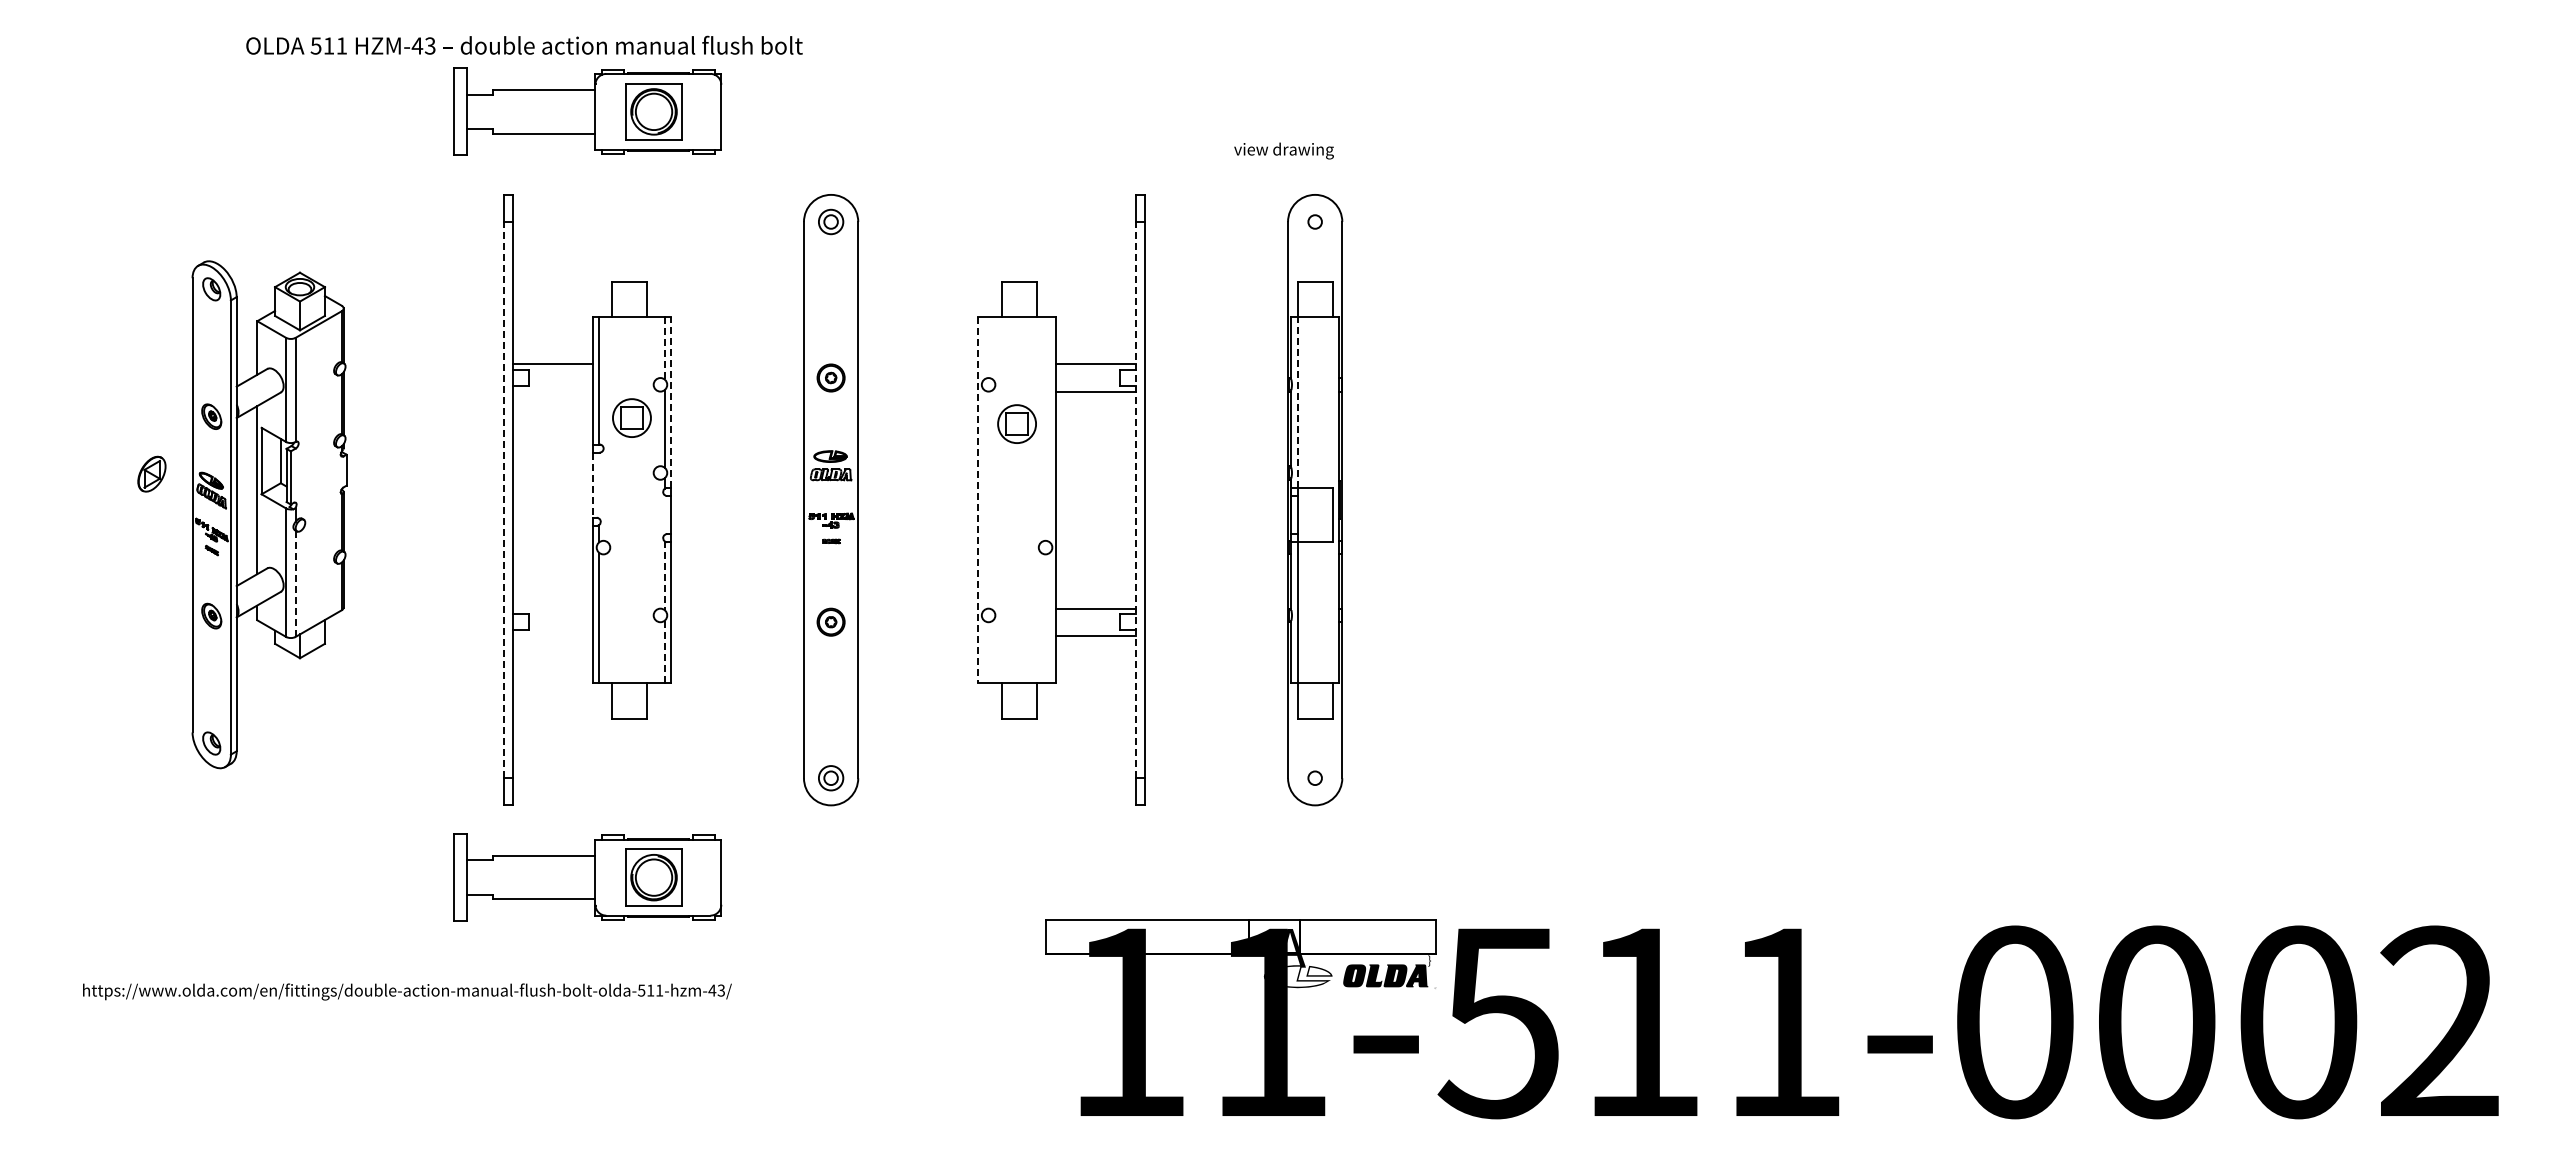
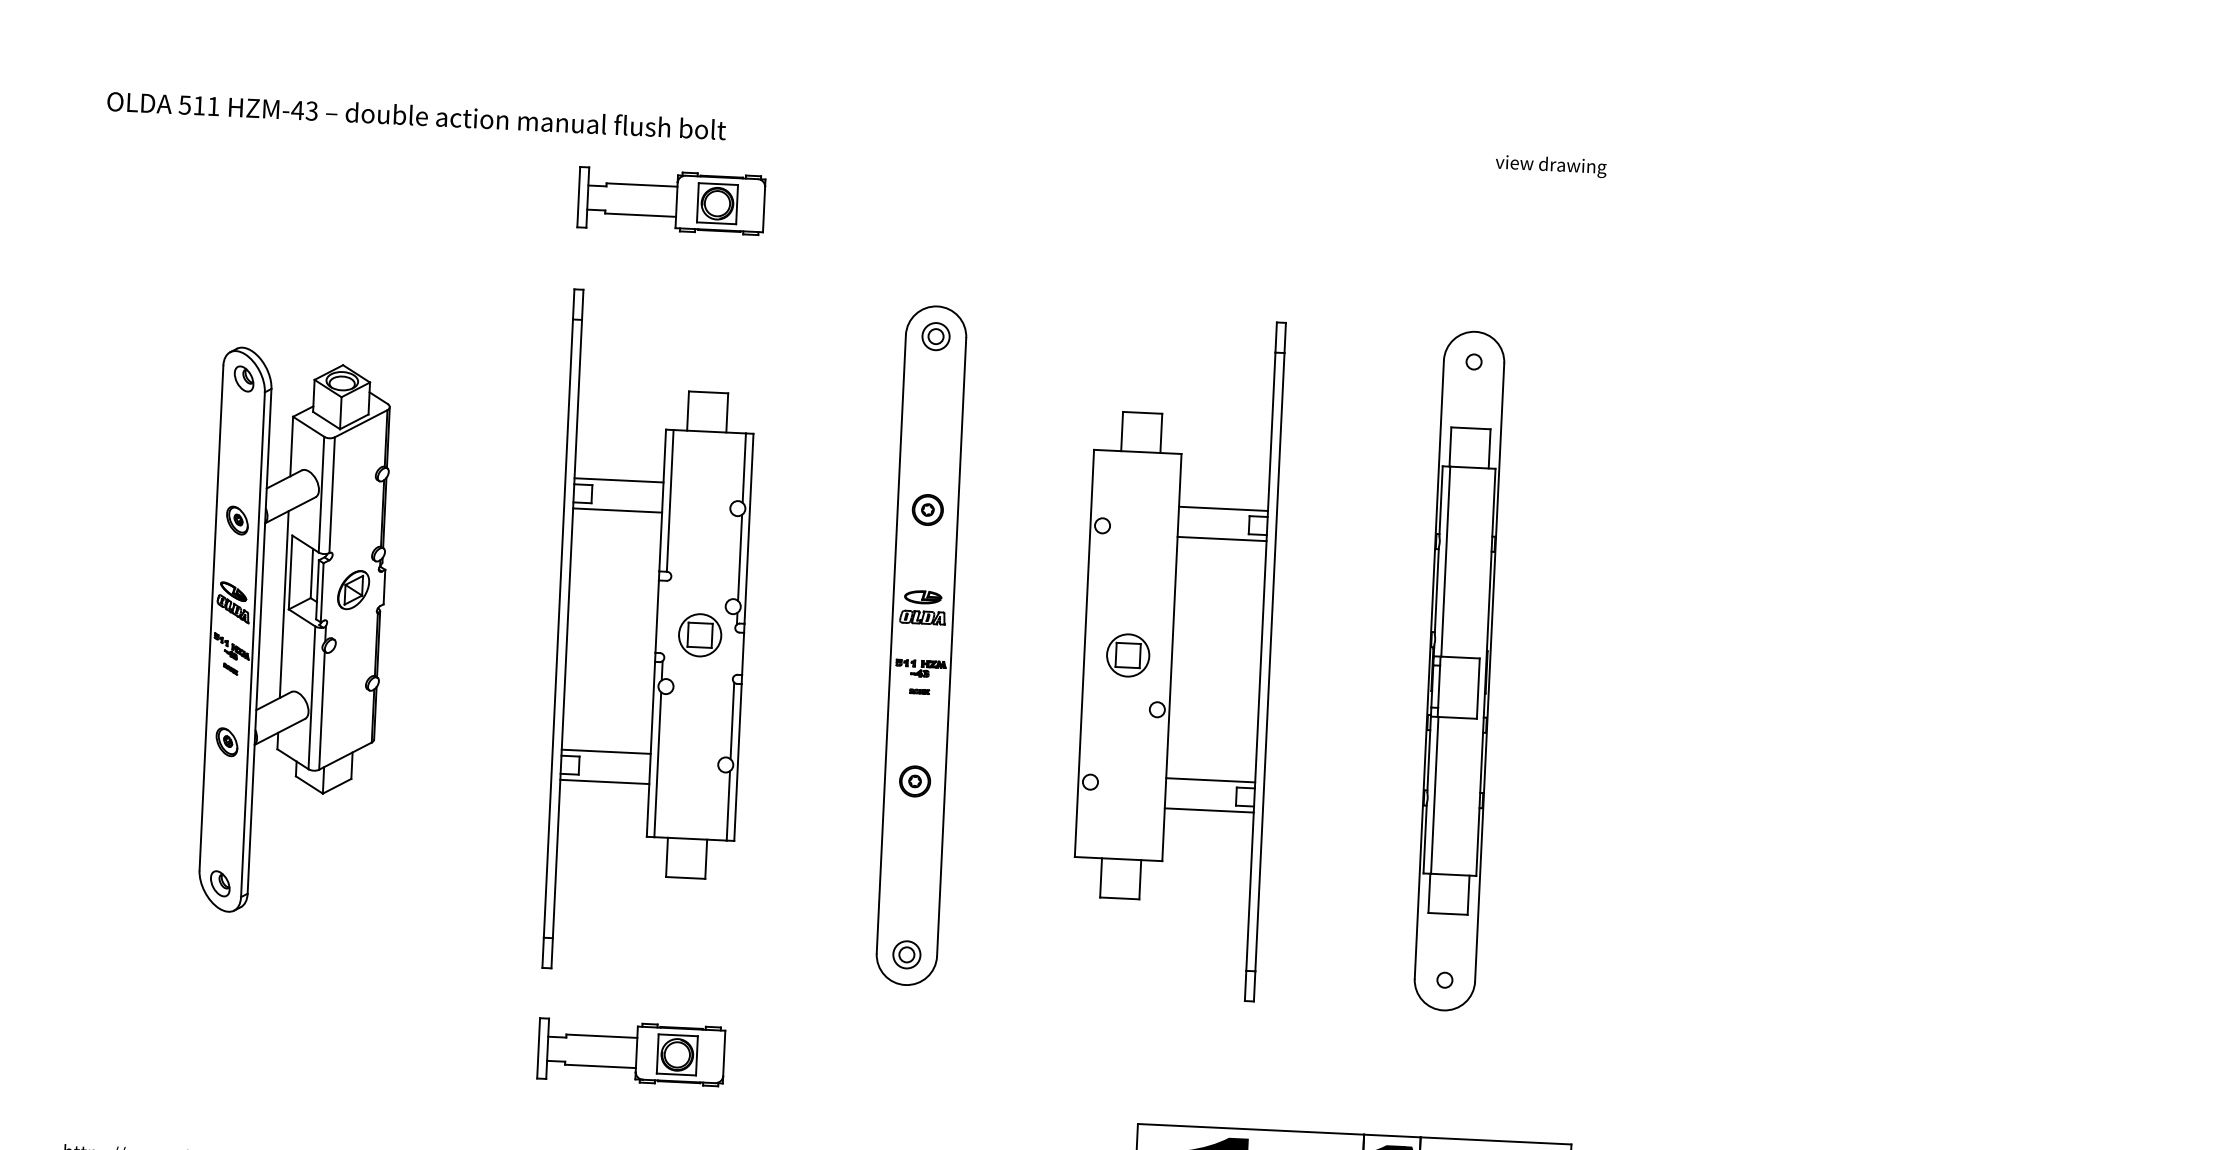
text: (524, 44) -> (416, 114), moved
part: (587, 111) -> (671, 201), size x0.62
text: (1283, 150) -> (1550, 165), moved
line: (664, 348) -> (744, 468), dashed -> solid
line: (552, 391) -> (617, 510), added
line: (671, 401) -> (749, 527), dashed -> solid
line: (1298, 401) -> (1446, 560), dashed -> solid
part: (631, 417) -> (699, 634), moved
part: (1016, 423) -> (1127, 654), moved
part: (151, 473) -> (353, 589), moved
line: (592, 485) -> (657, 616), dashed -> solid
line: (504, 499) -> (558, 627), dashed -> solid
line: (1136, 499) -> (1260, 661), dashed -> solid
line: (977, 500) -> (1084, 653), dashed -> solid
line: (664, 576) -> (732, 721), dashed -> solid
line: (295, 583) -> (321, 710), dashed -> solid
line: (552, 608) -> (606, 751), added
line: (552, 635) -> (604, 781), added
line: (664, 652) -> (728, 806), dashed -> solid
part: (587, 877) -> (630, 1052), size x0.62

